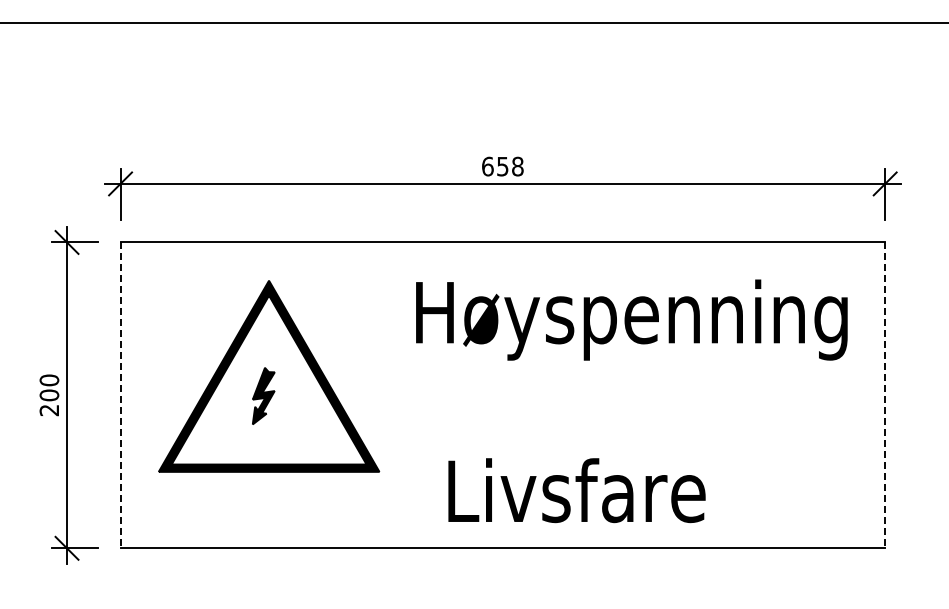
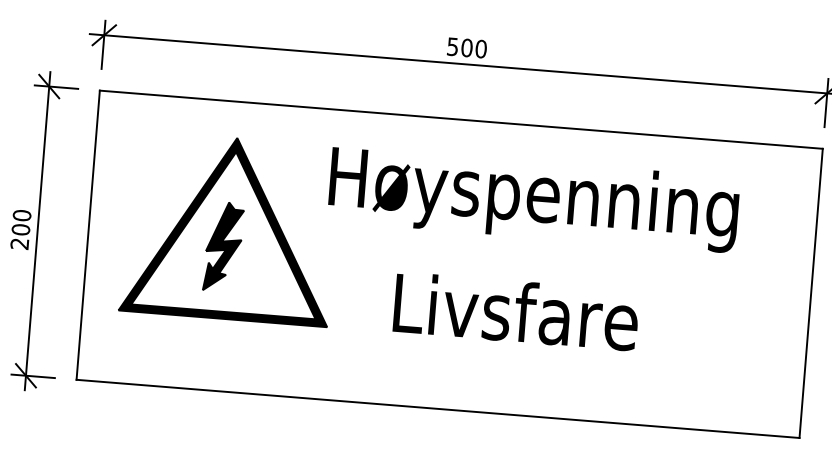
text: (502, 166) -> (466, 47), 658 -> 500
text: (631, 319) -> (533, 198), moved
line: (120, 395) -> (88, 235), dashed -> solid
part: (263, 395) -> (223, 246), size x1.67
line: (885, 395) -> (811, 293), dashed -> solid
text: (576, 490) -> (515, 311), moved

